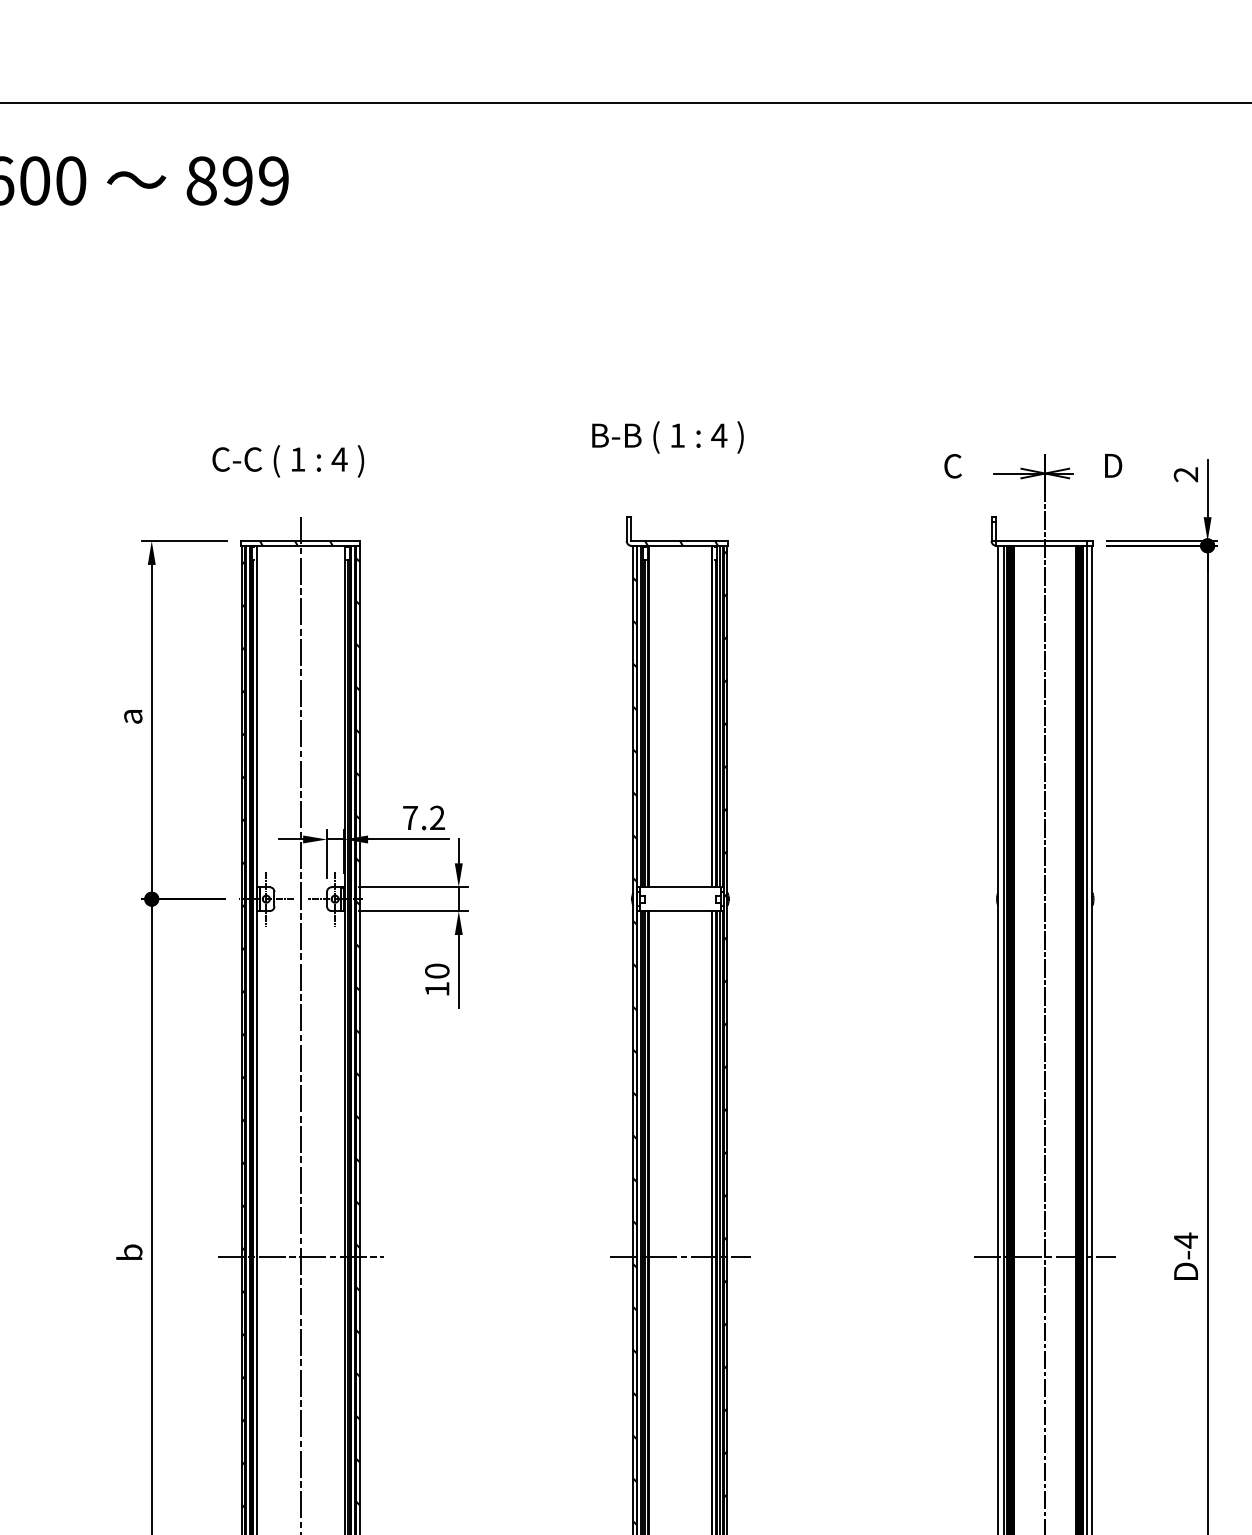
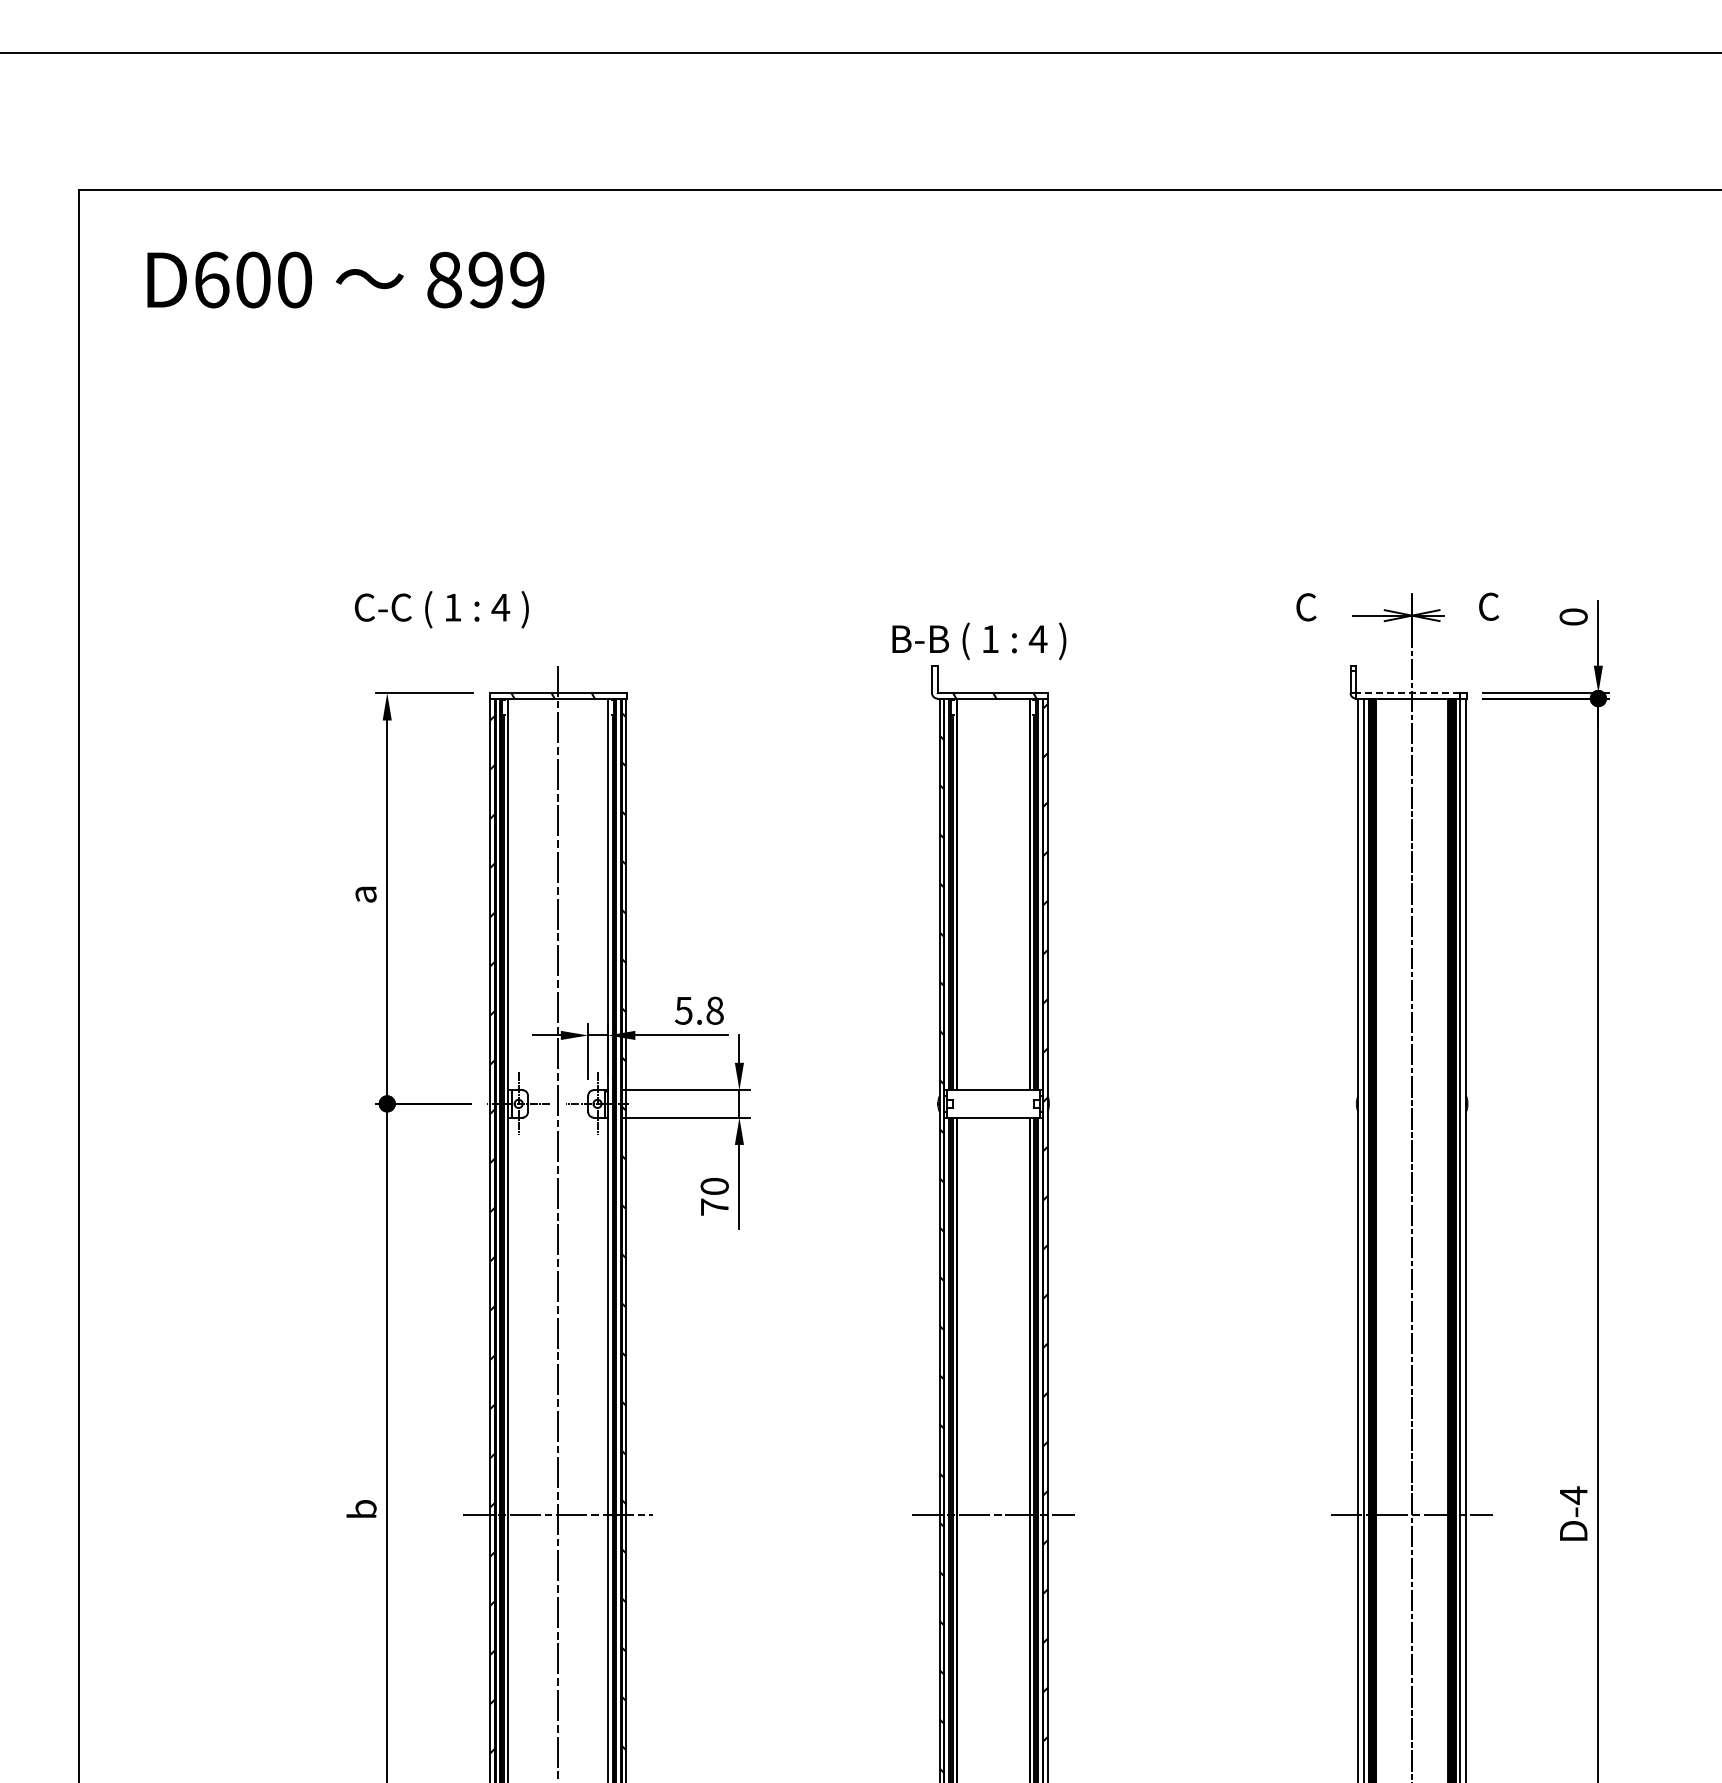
text: (668, 436) -> (979, 640), moved
text: (287, 461) -> (441, 609), moved
text: (1112, 465) -> (1489, 606), D -> C
text: (1185, 474) -> (1573, 616), 2 -> 0
line: (1041, 541) -> (1407, 693), solid -> dashed
text: (423, 817) -> (699, 1010), 7.2 -> 5.8
text: (437, 988) -> (714, 1206), 10 -> 70

